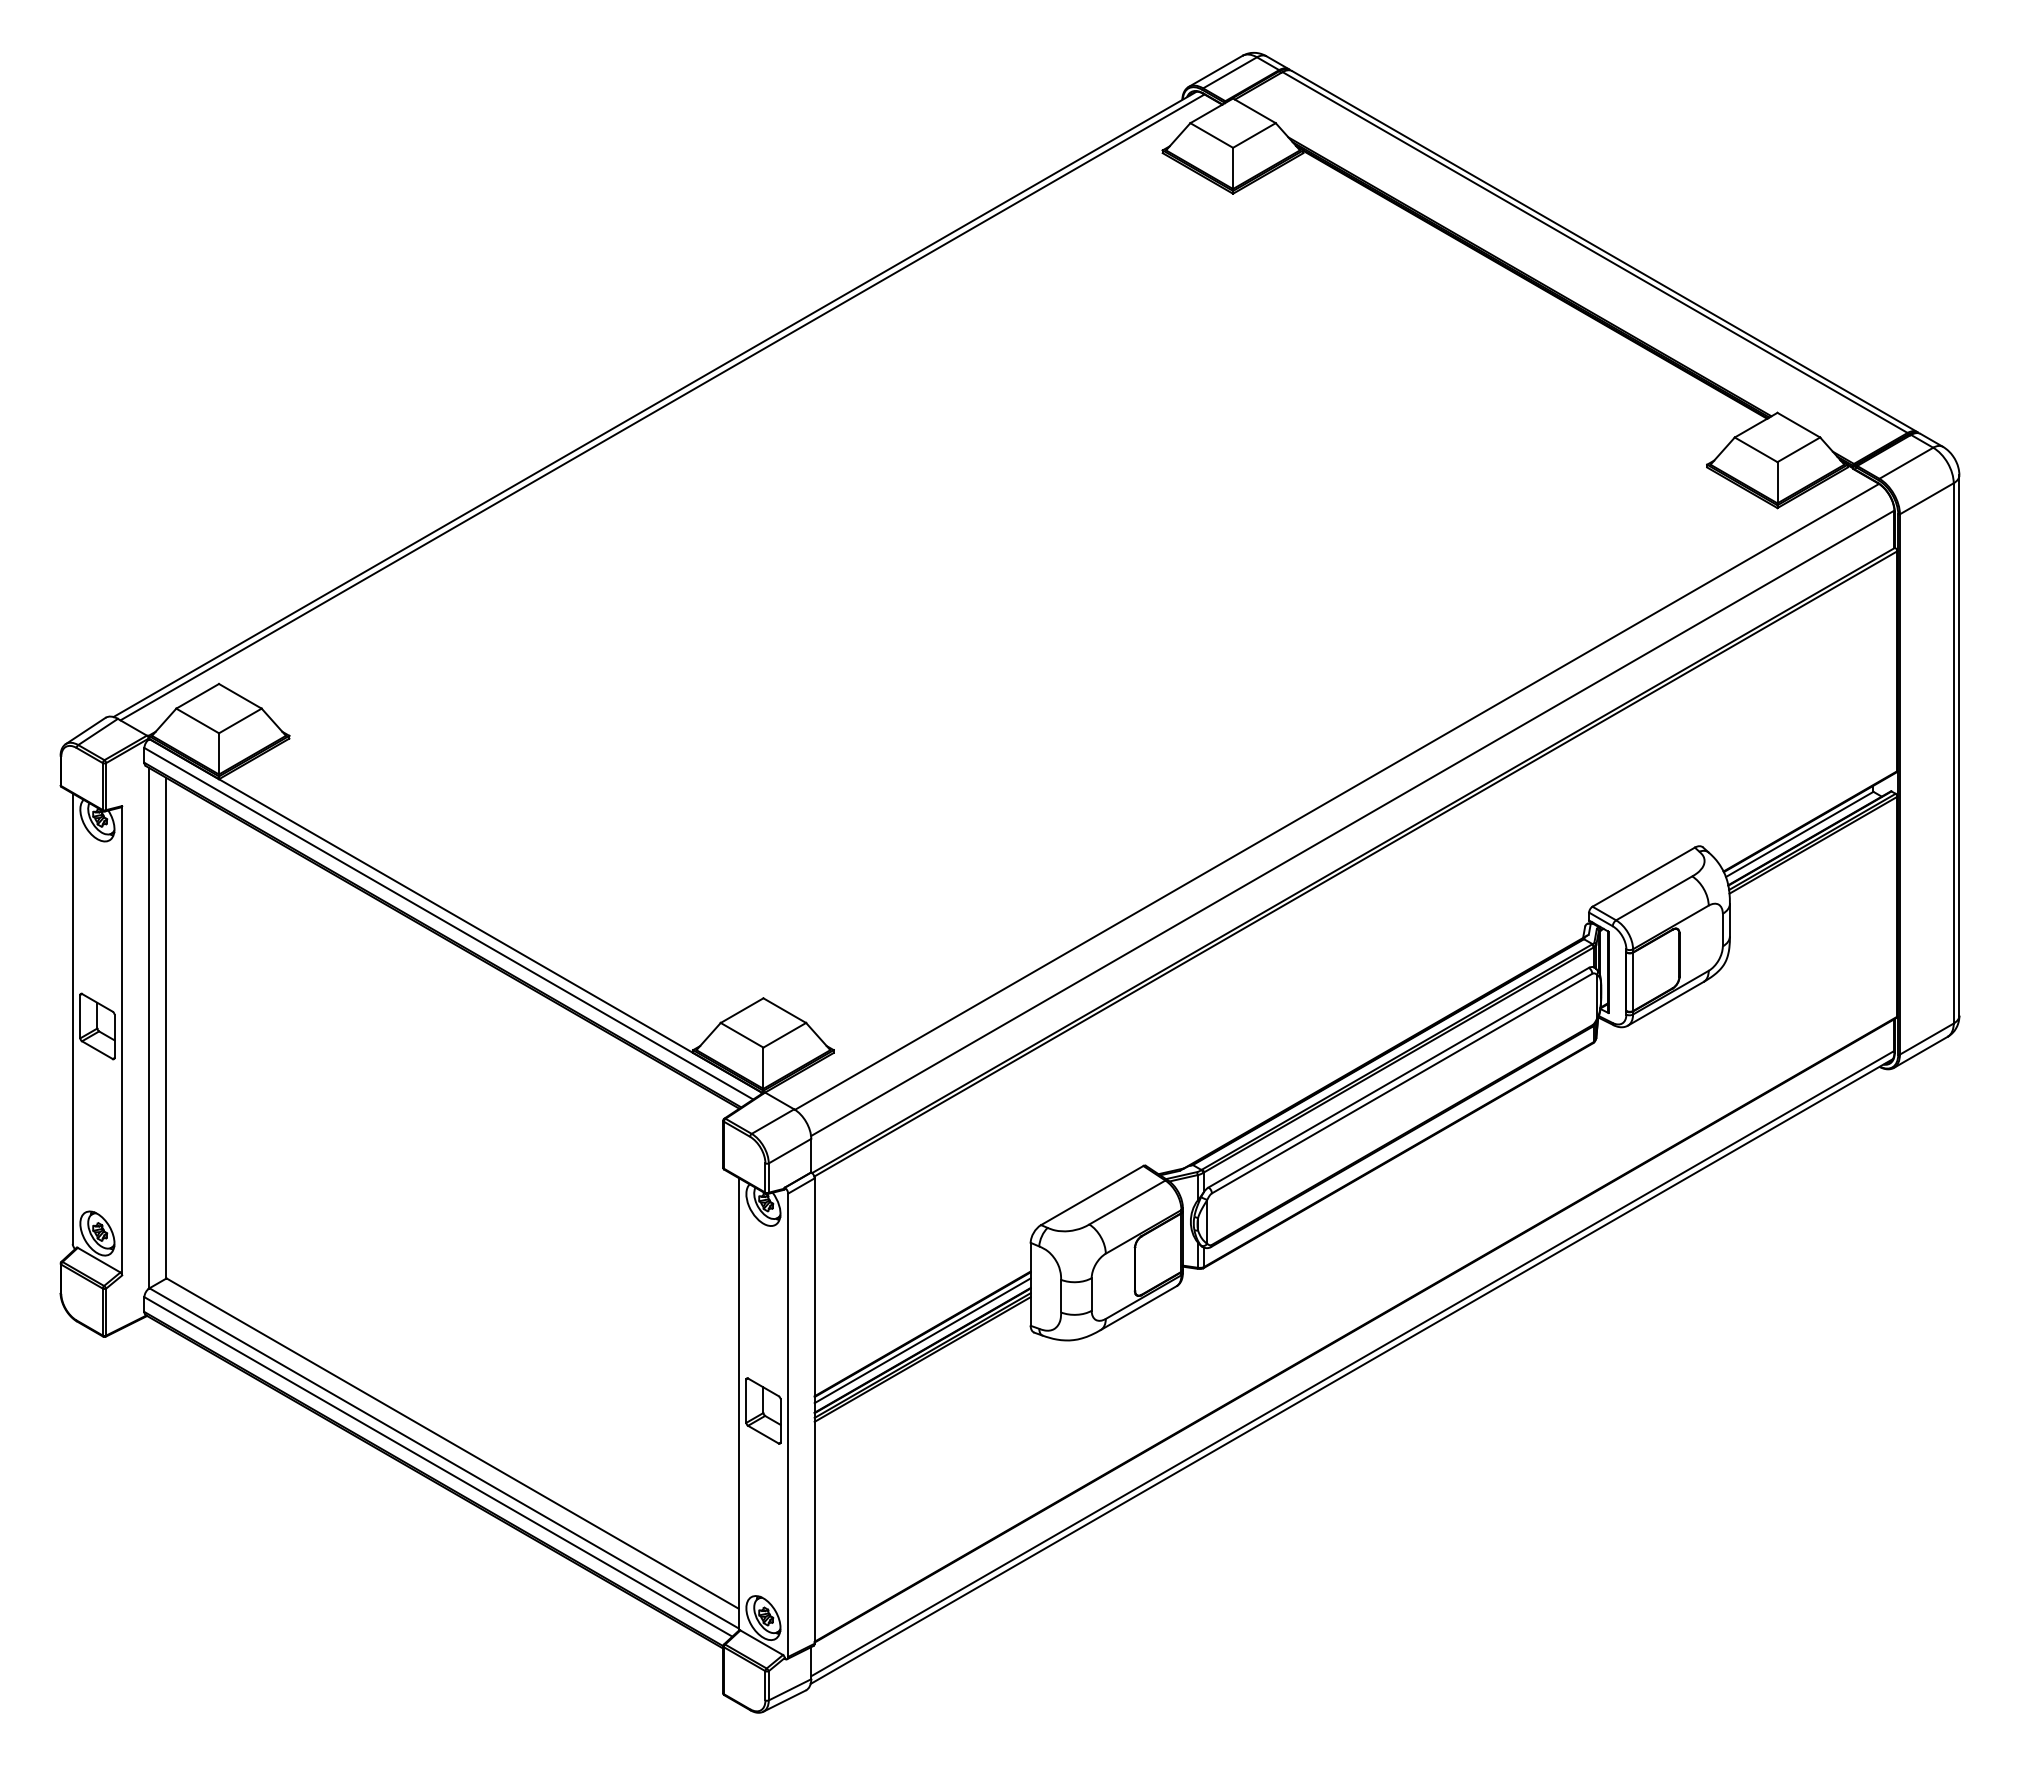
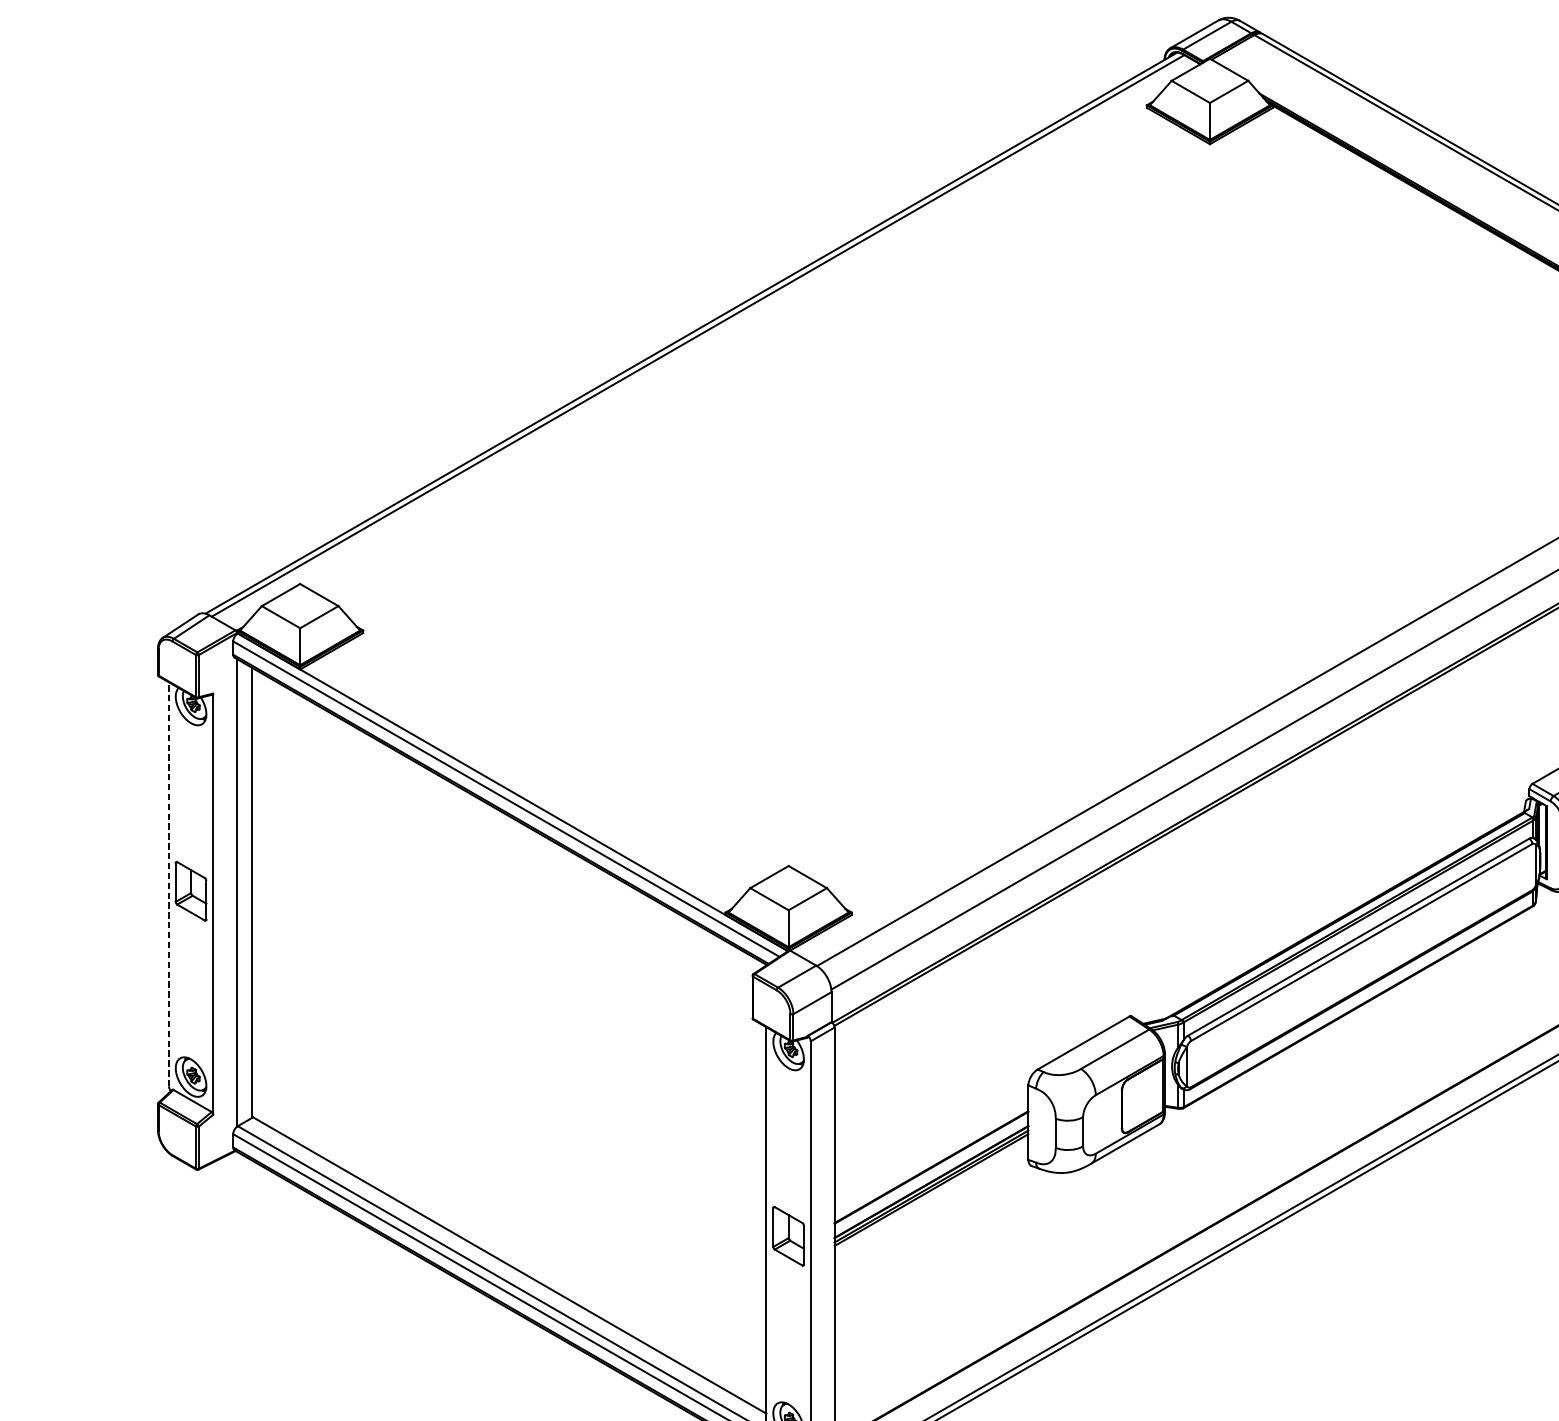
line: (72, 1018) -> (168, 884), solid -> dashed
line: (922, 1340) -> (931, 1173), removed

